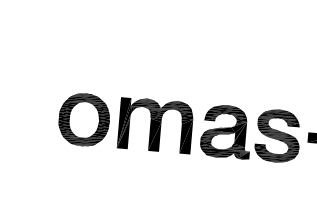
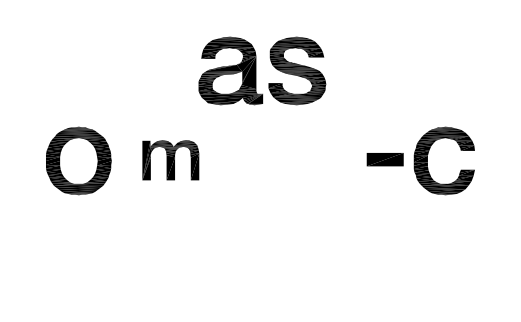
part: (155, 124) -> (170, 159), size x0.6
part: (250, 133) -> (262, 70), moved

